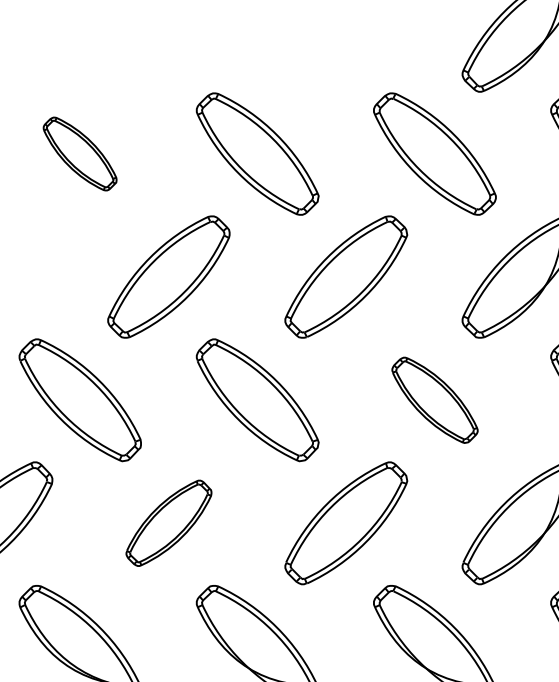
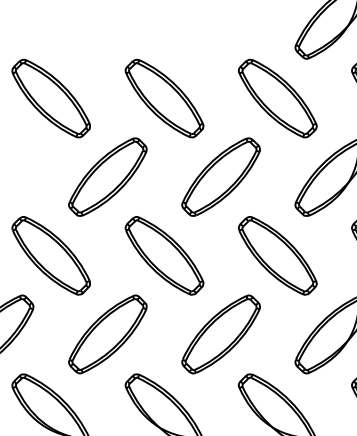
part: (79, 153) -> (50, 98), size x1.67
part: (434, 399) -> (277, 255), size x1.43
part: (168, 523) -> (107, 334), size x1.43

